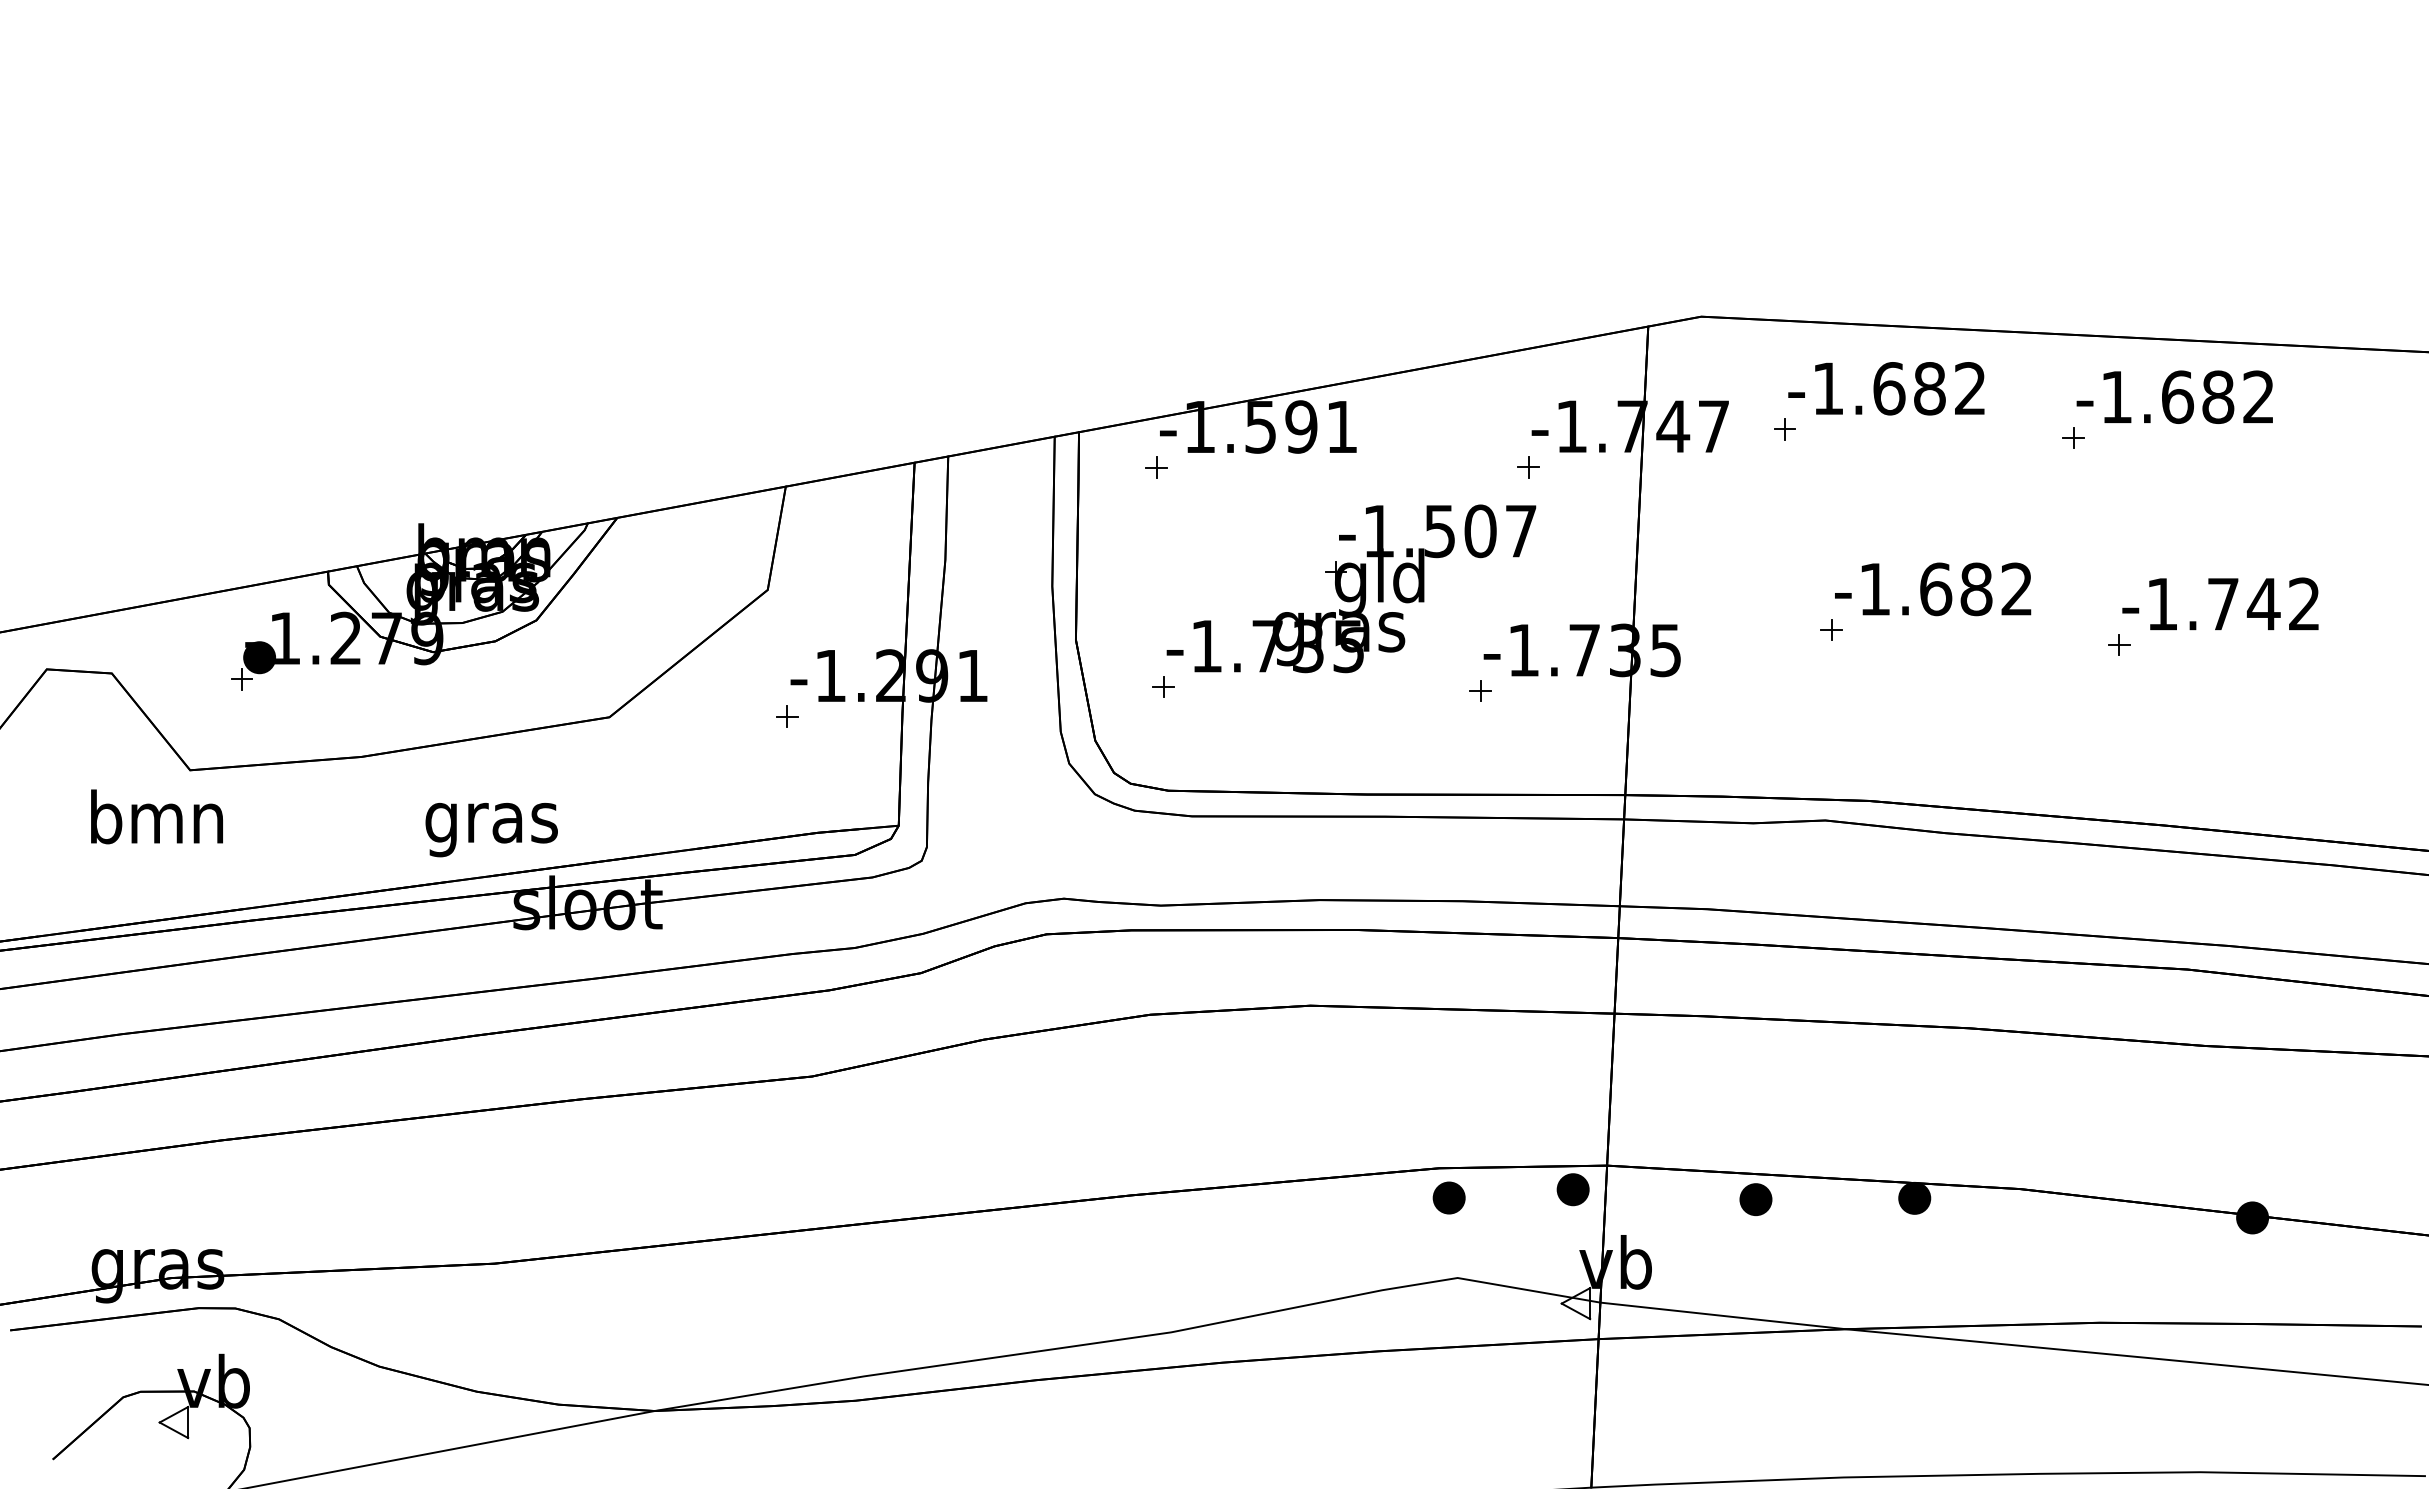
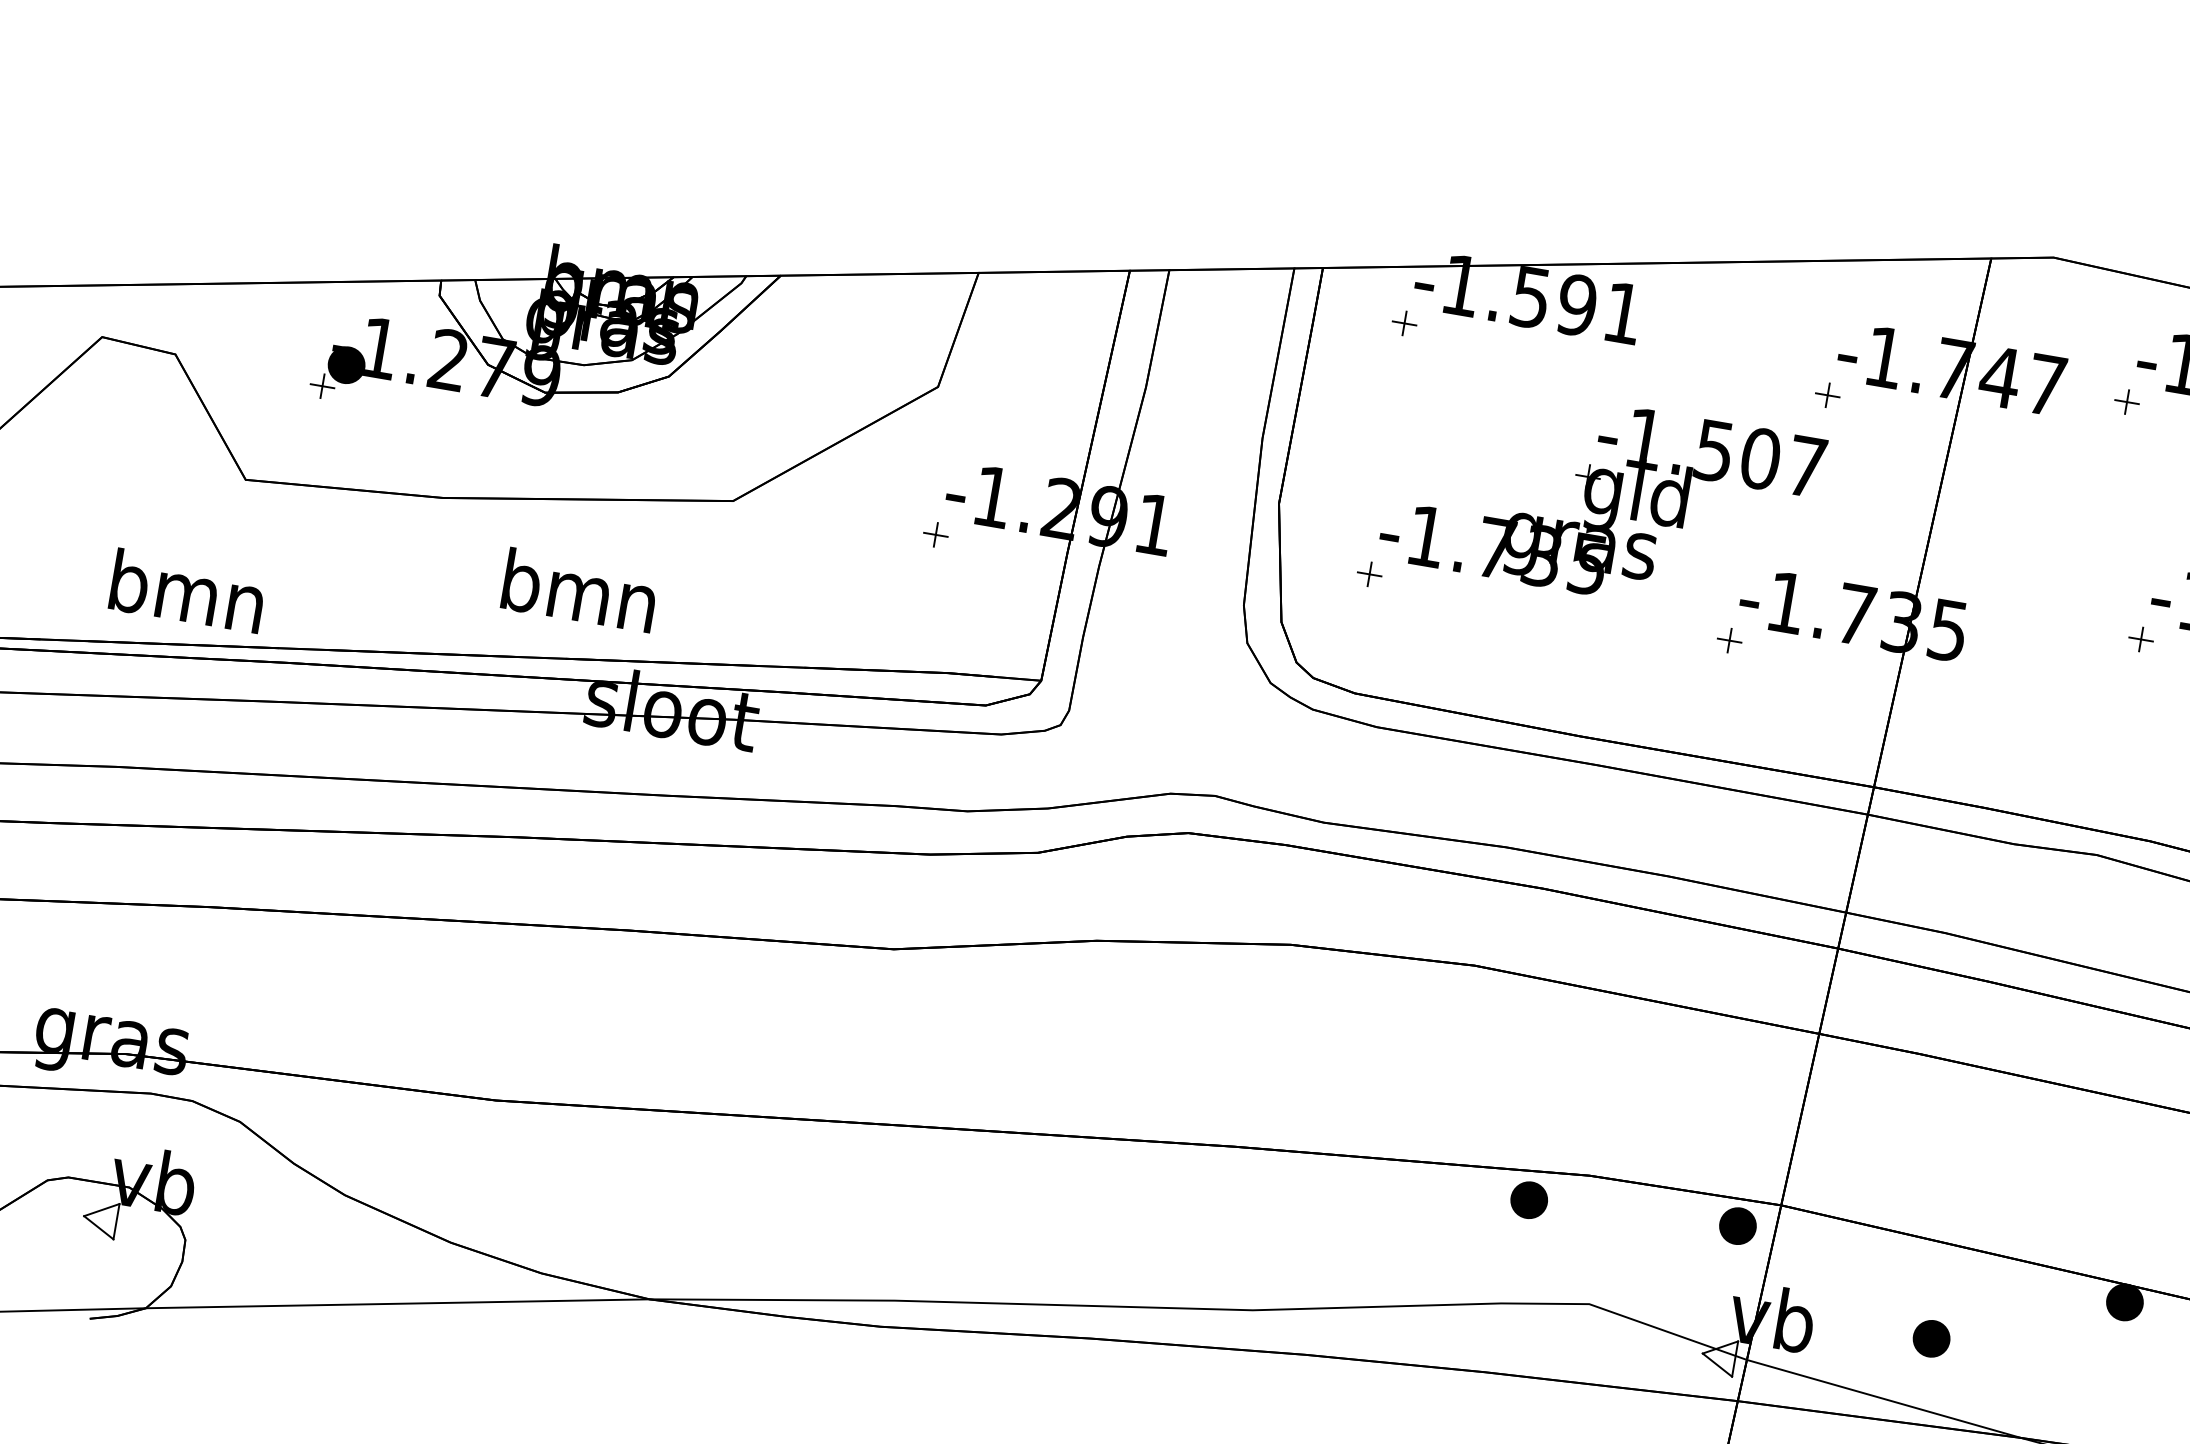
text: (156, 816) -> (187, 590), moved
text: (491, 822) -> (578, 597), gras -> bmn
part: (1448, 1197) -> (1528, 1199), moved
part: (1755, 1199) -> (1931, 1338), moved

